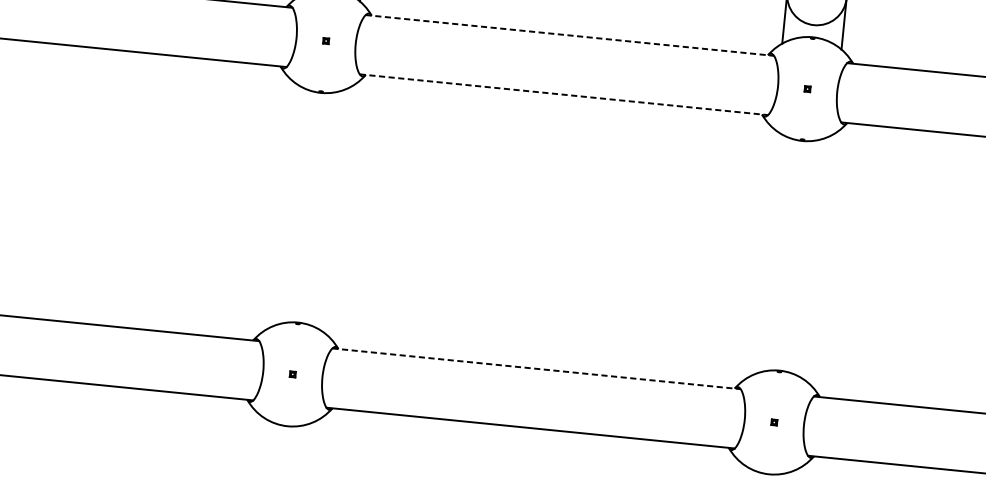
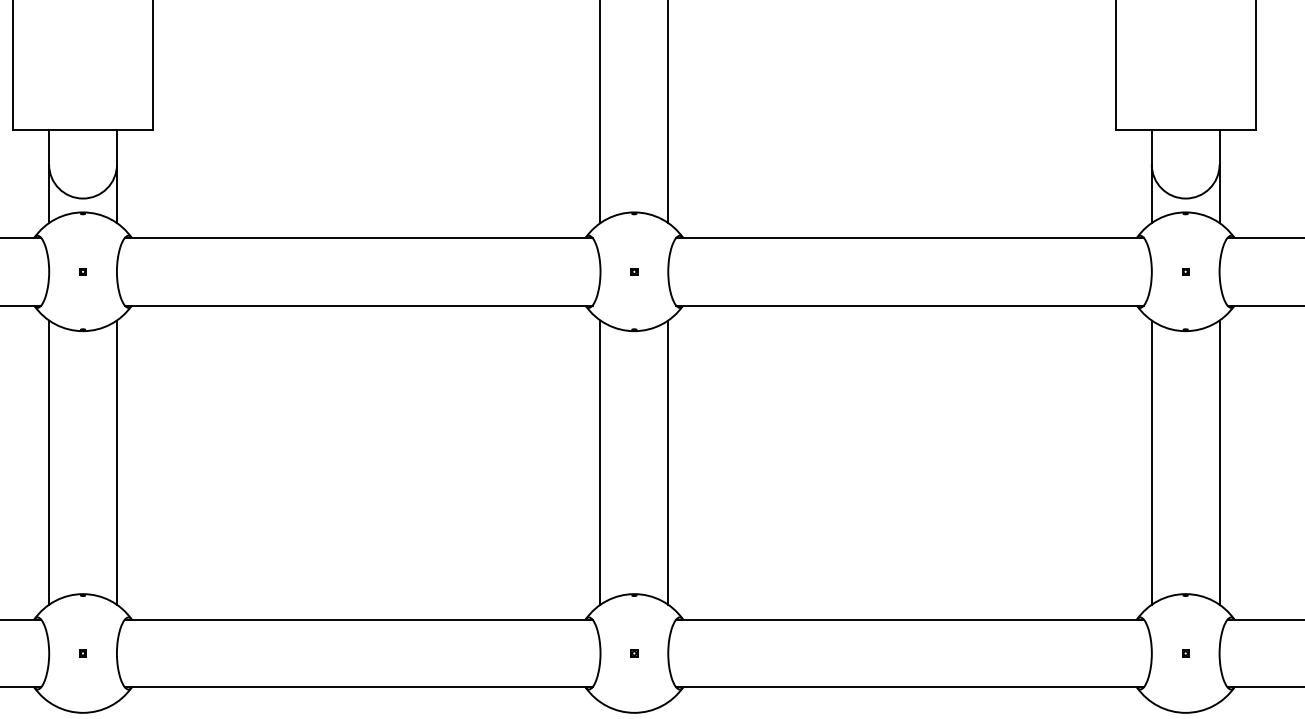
line: (570, 35) -> (910, 237), dashed -> solid
line: (564, 94) -> (910, 305), dashed -> solid
line: (279, 204) -> (600, 462), added
line: (339, 210) -> (668, 462), added
line: (761, 252) -> (1151, 462), added
line: (820, 258) -> (1219, 462), added
line: (536, 368) -> (910, 619), dashed -> solid

